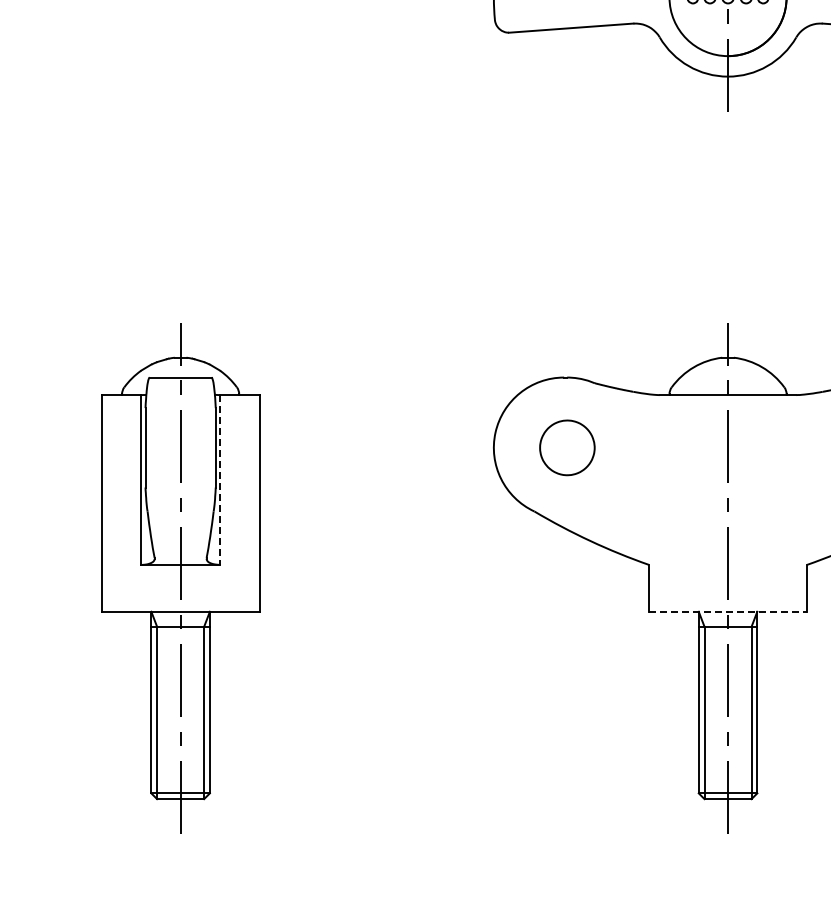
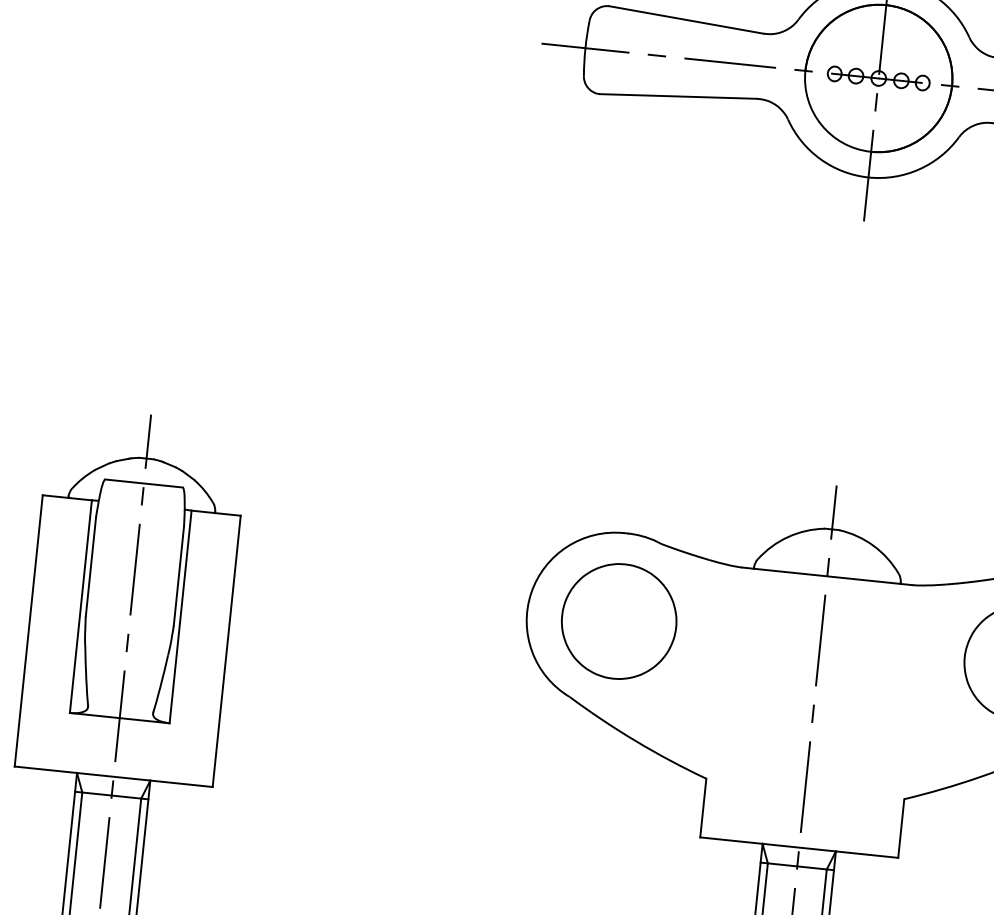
part: (567, 447) -> (619, 621), size x1.67
line: (220, 480) -> (180, 617), dashed -> solid
line: (728, 611) -> (799, 847), dashed -> solid

